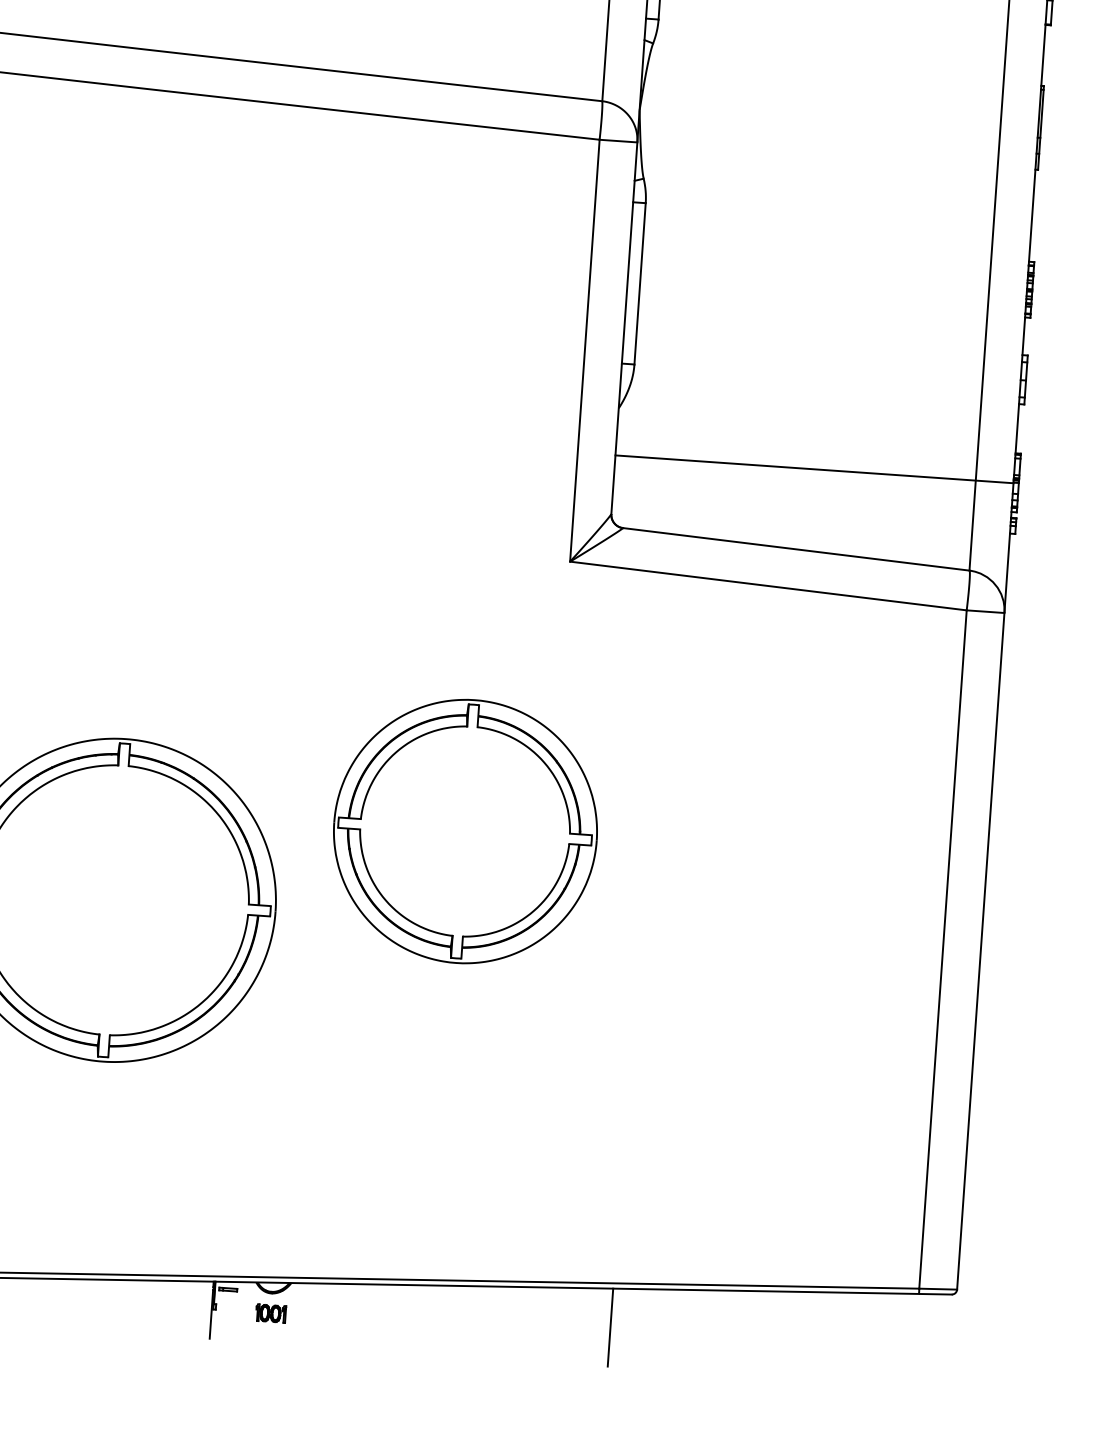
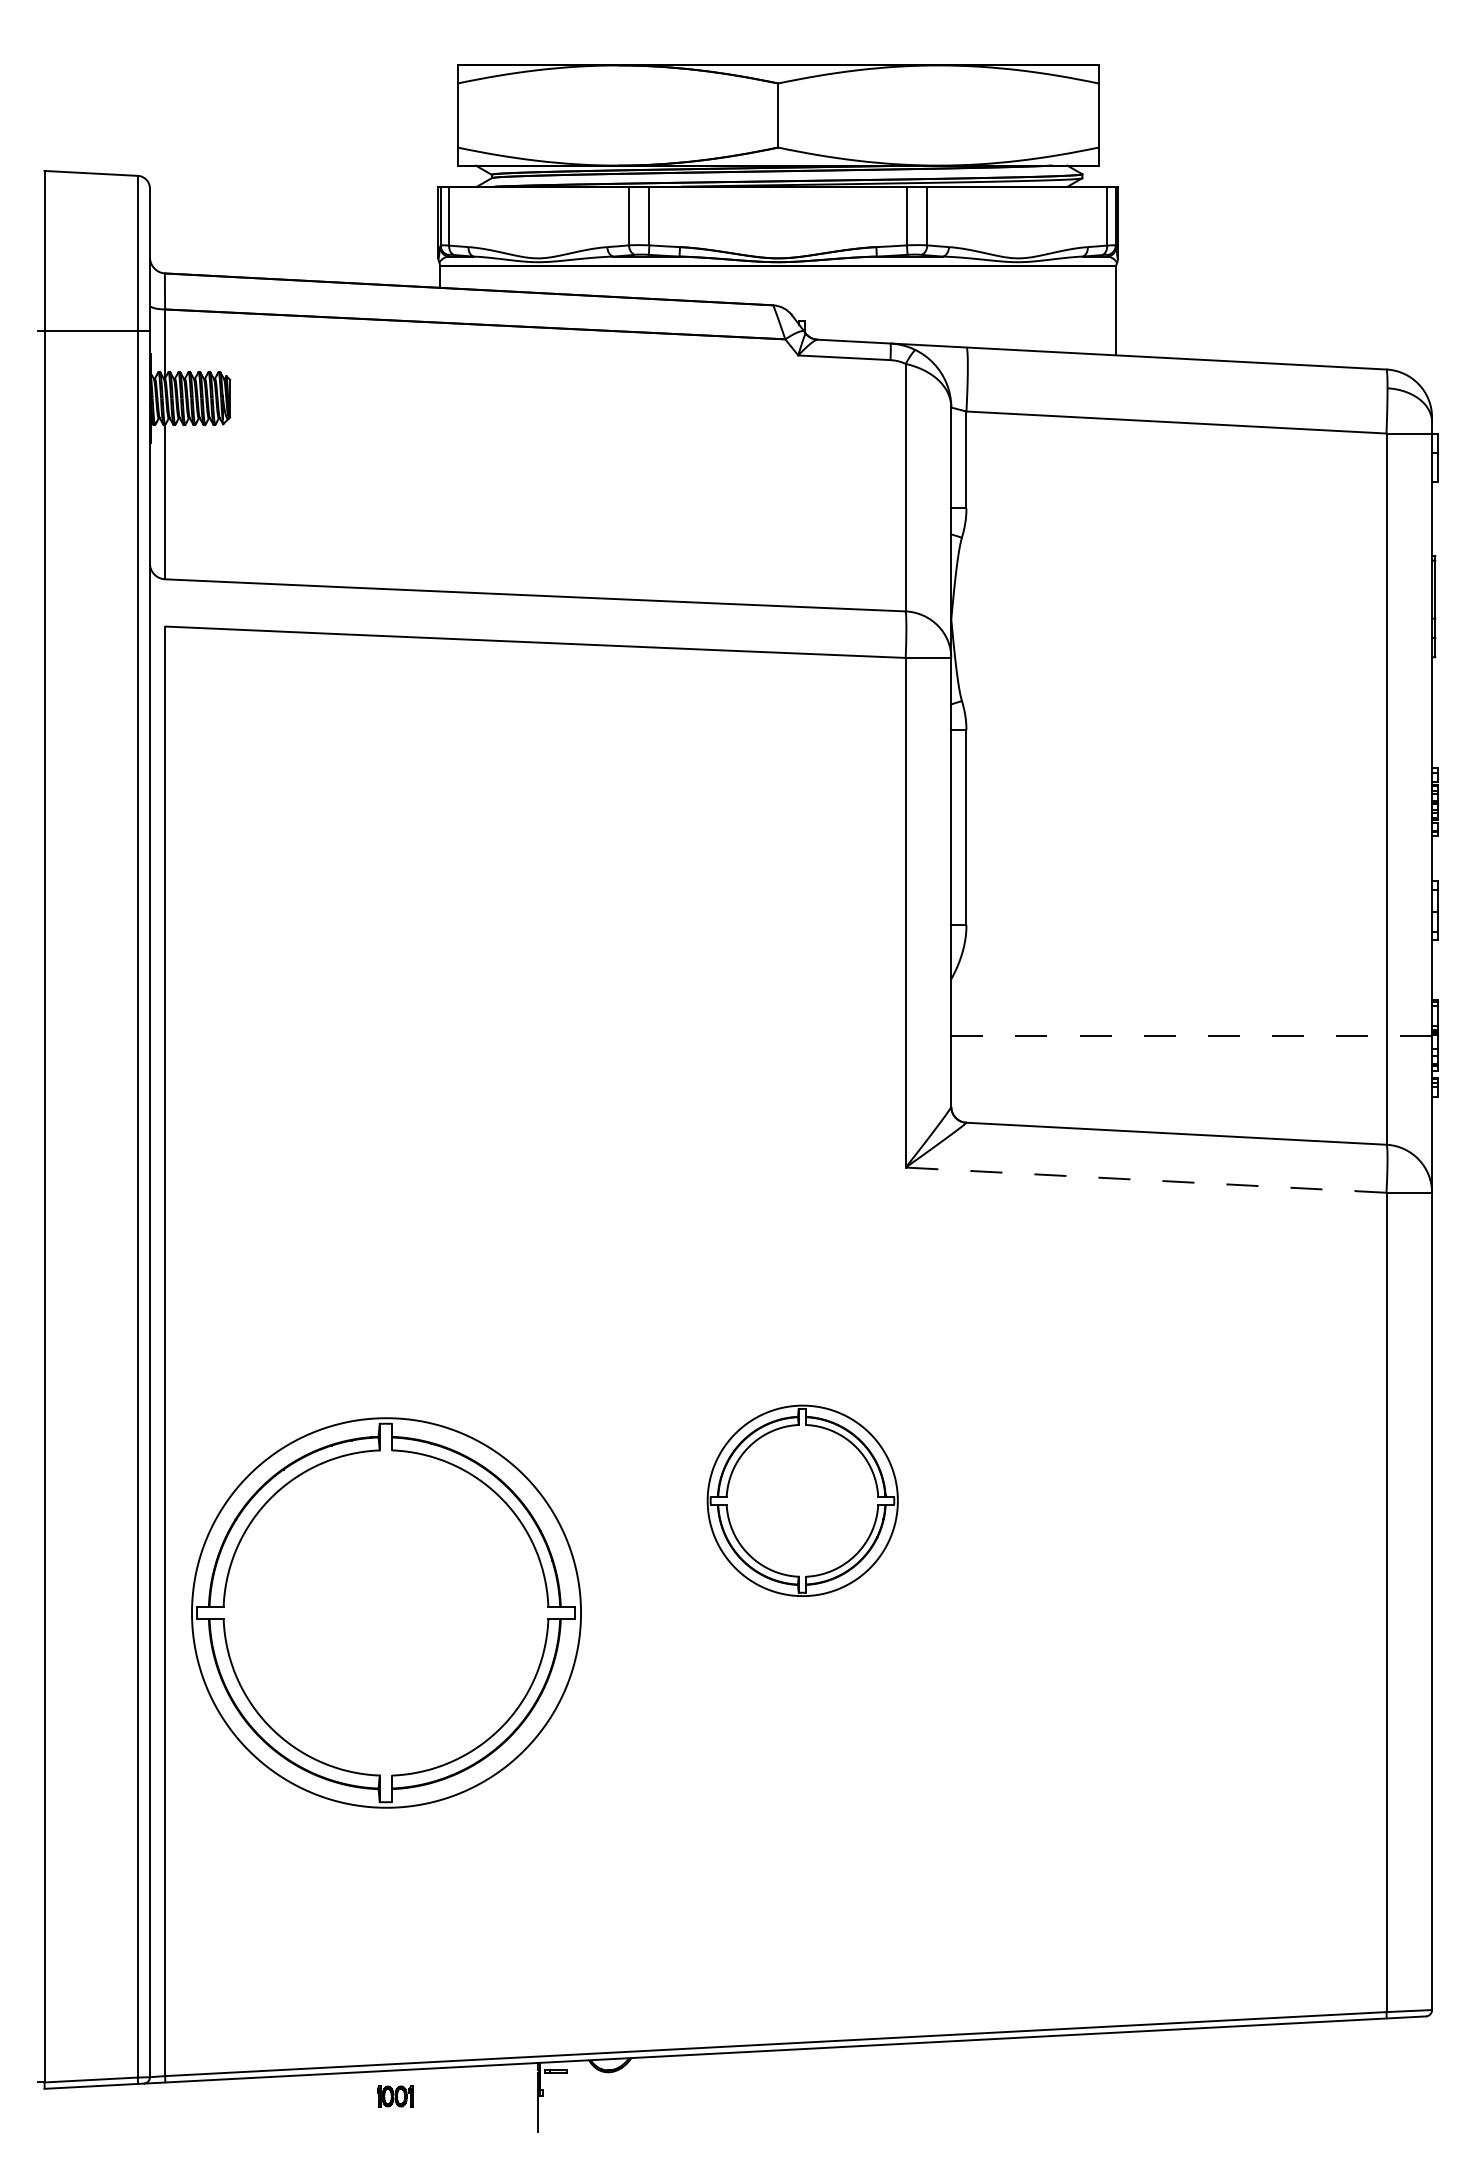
line: (814, 469) -> (1191, 1036), solid -> dashed
line: (768, 586) -> (1146, 1180), solid -> dashed
part: (465, 831) -> (802, 1500), size x0.6
part: (271, 1313) -> (395, 2096), moved
line: (610, 1327) -> (1018, 2084), removed

